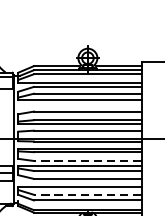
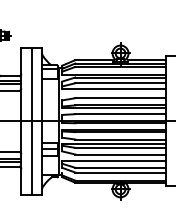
line: (86, 160) -> (119, 139), dashed -> solid
line: (86, 194) -> (119, 167), dashed -> solid

